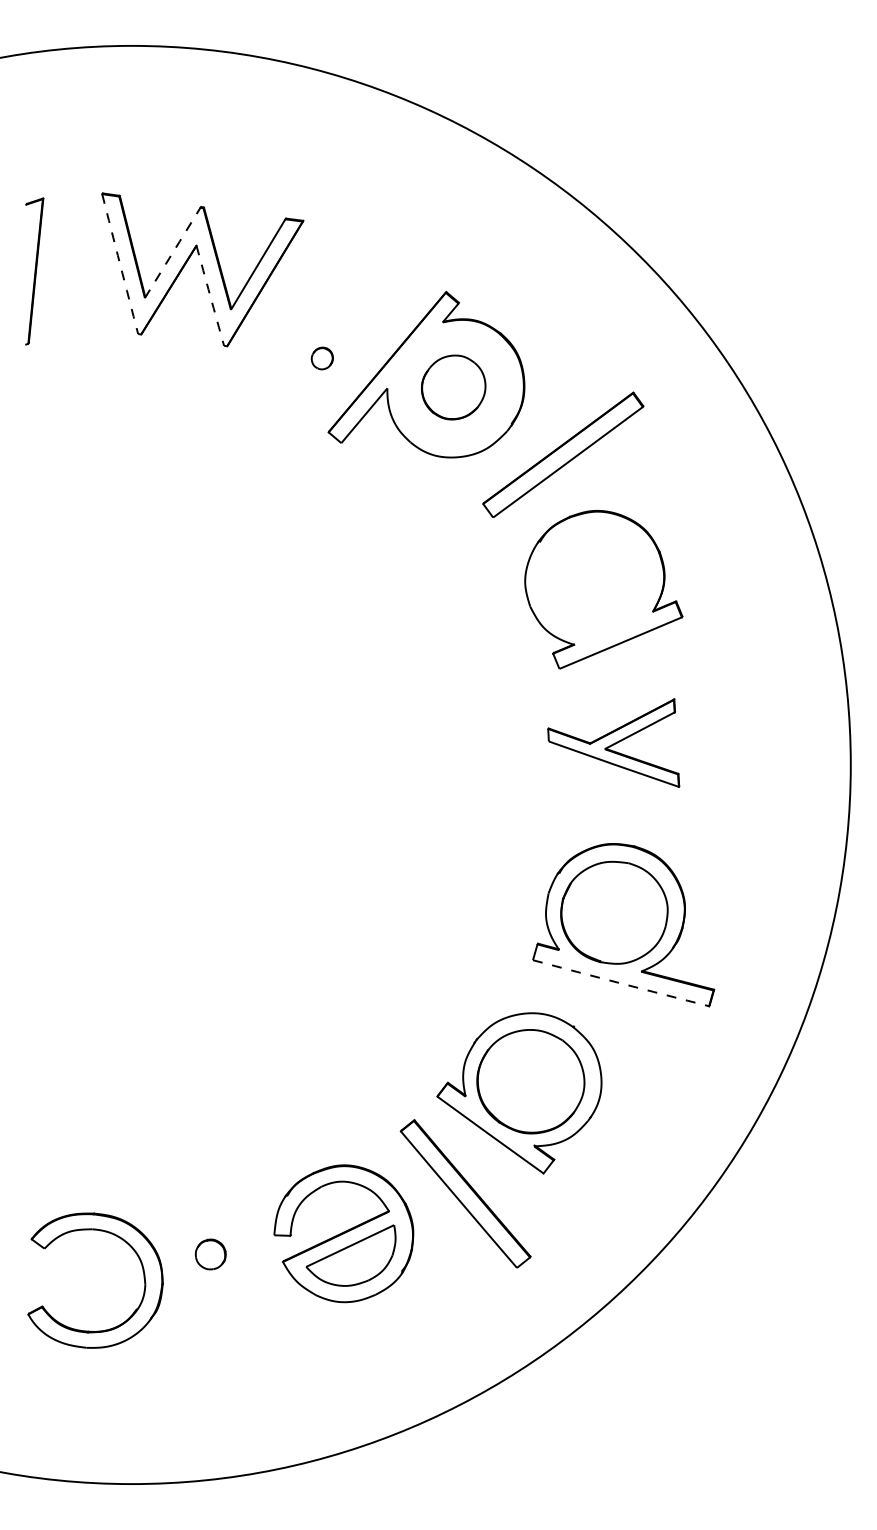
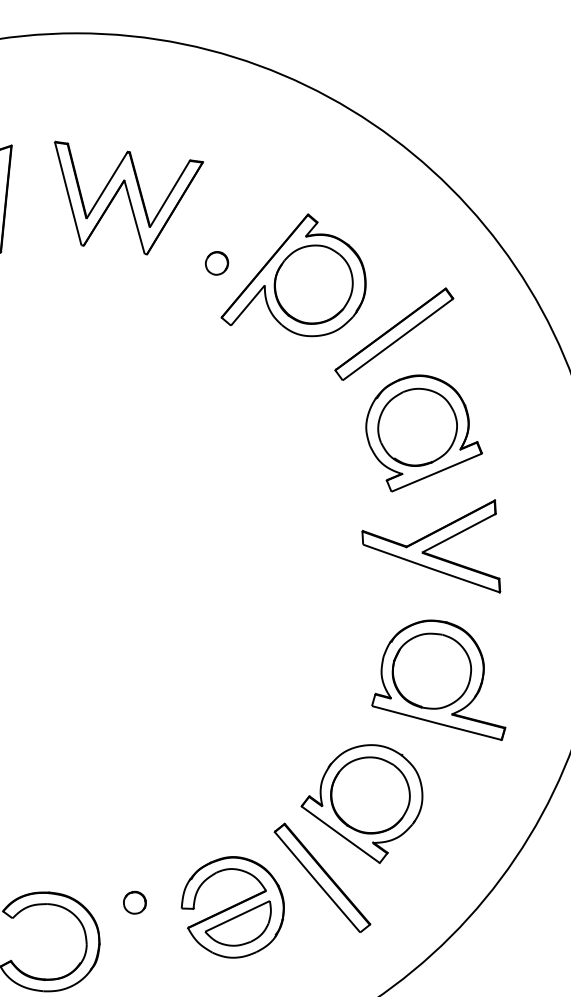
line: (173, 252) -> (107, 185), dashed -> solid
arc: (120, 264) -> (68, 194), dashed -> solid
arc: (210, 295) -> (134, 216), dashed -> solid
part: (322, 358) -> (217, 263), size x1.43
part: (453, 387) -> (313, 284), size x1.67
part: (594, 581) -> (417, 427), added
part: (613, 742) -> (431, 545), size x1.43
arc: (621, 983) -> (437, 723), dashed -> solid
part: (210, 1254) -> (134, 902), moved

